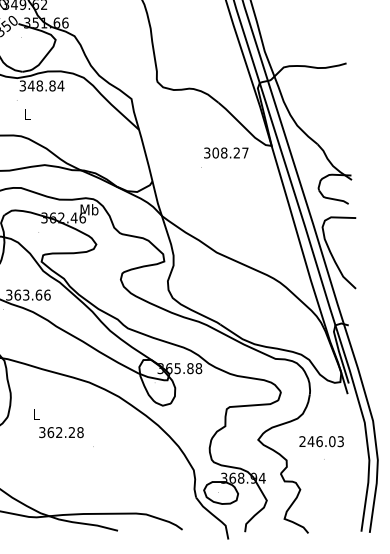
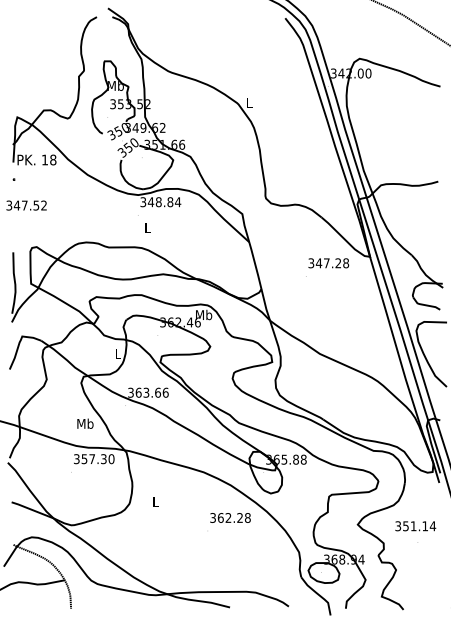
text: (230, 153) -> (332, 263), 308.27 -> 347.28
text: (61, 432) -> (230, 517), moved
text: (321, 441) -> (415, 526), 246.03 -> 351.14

